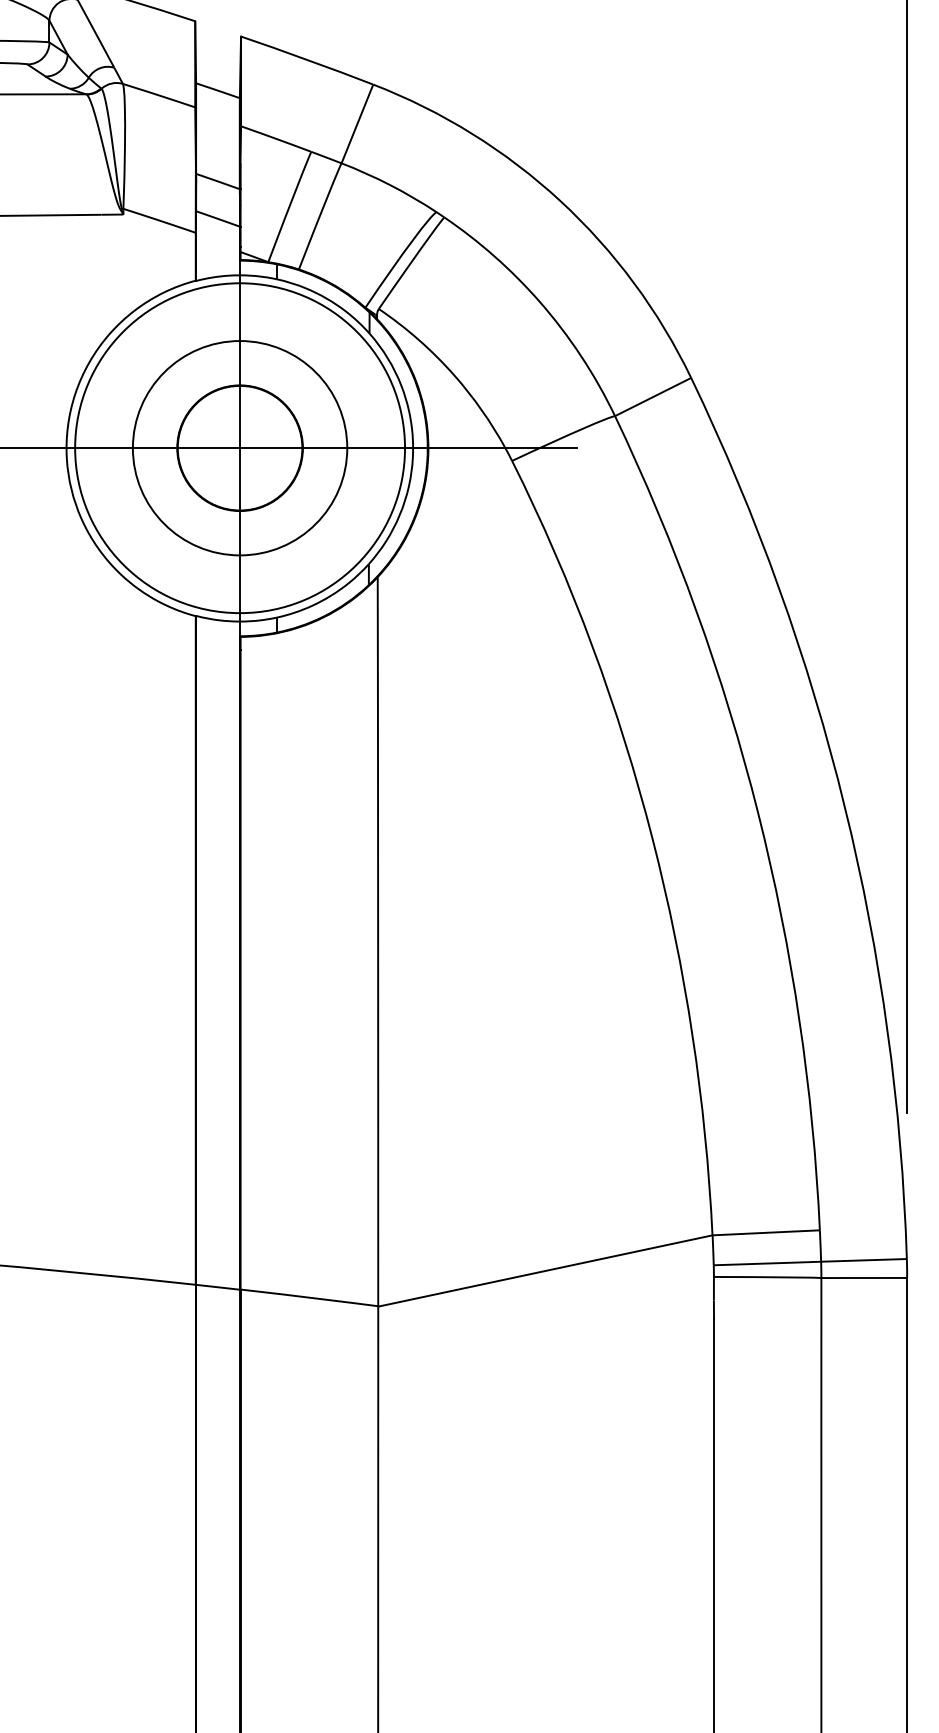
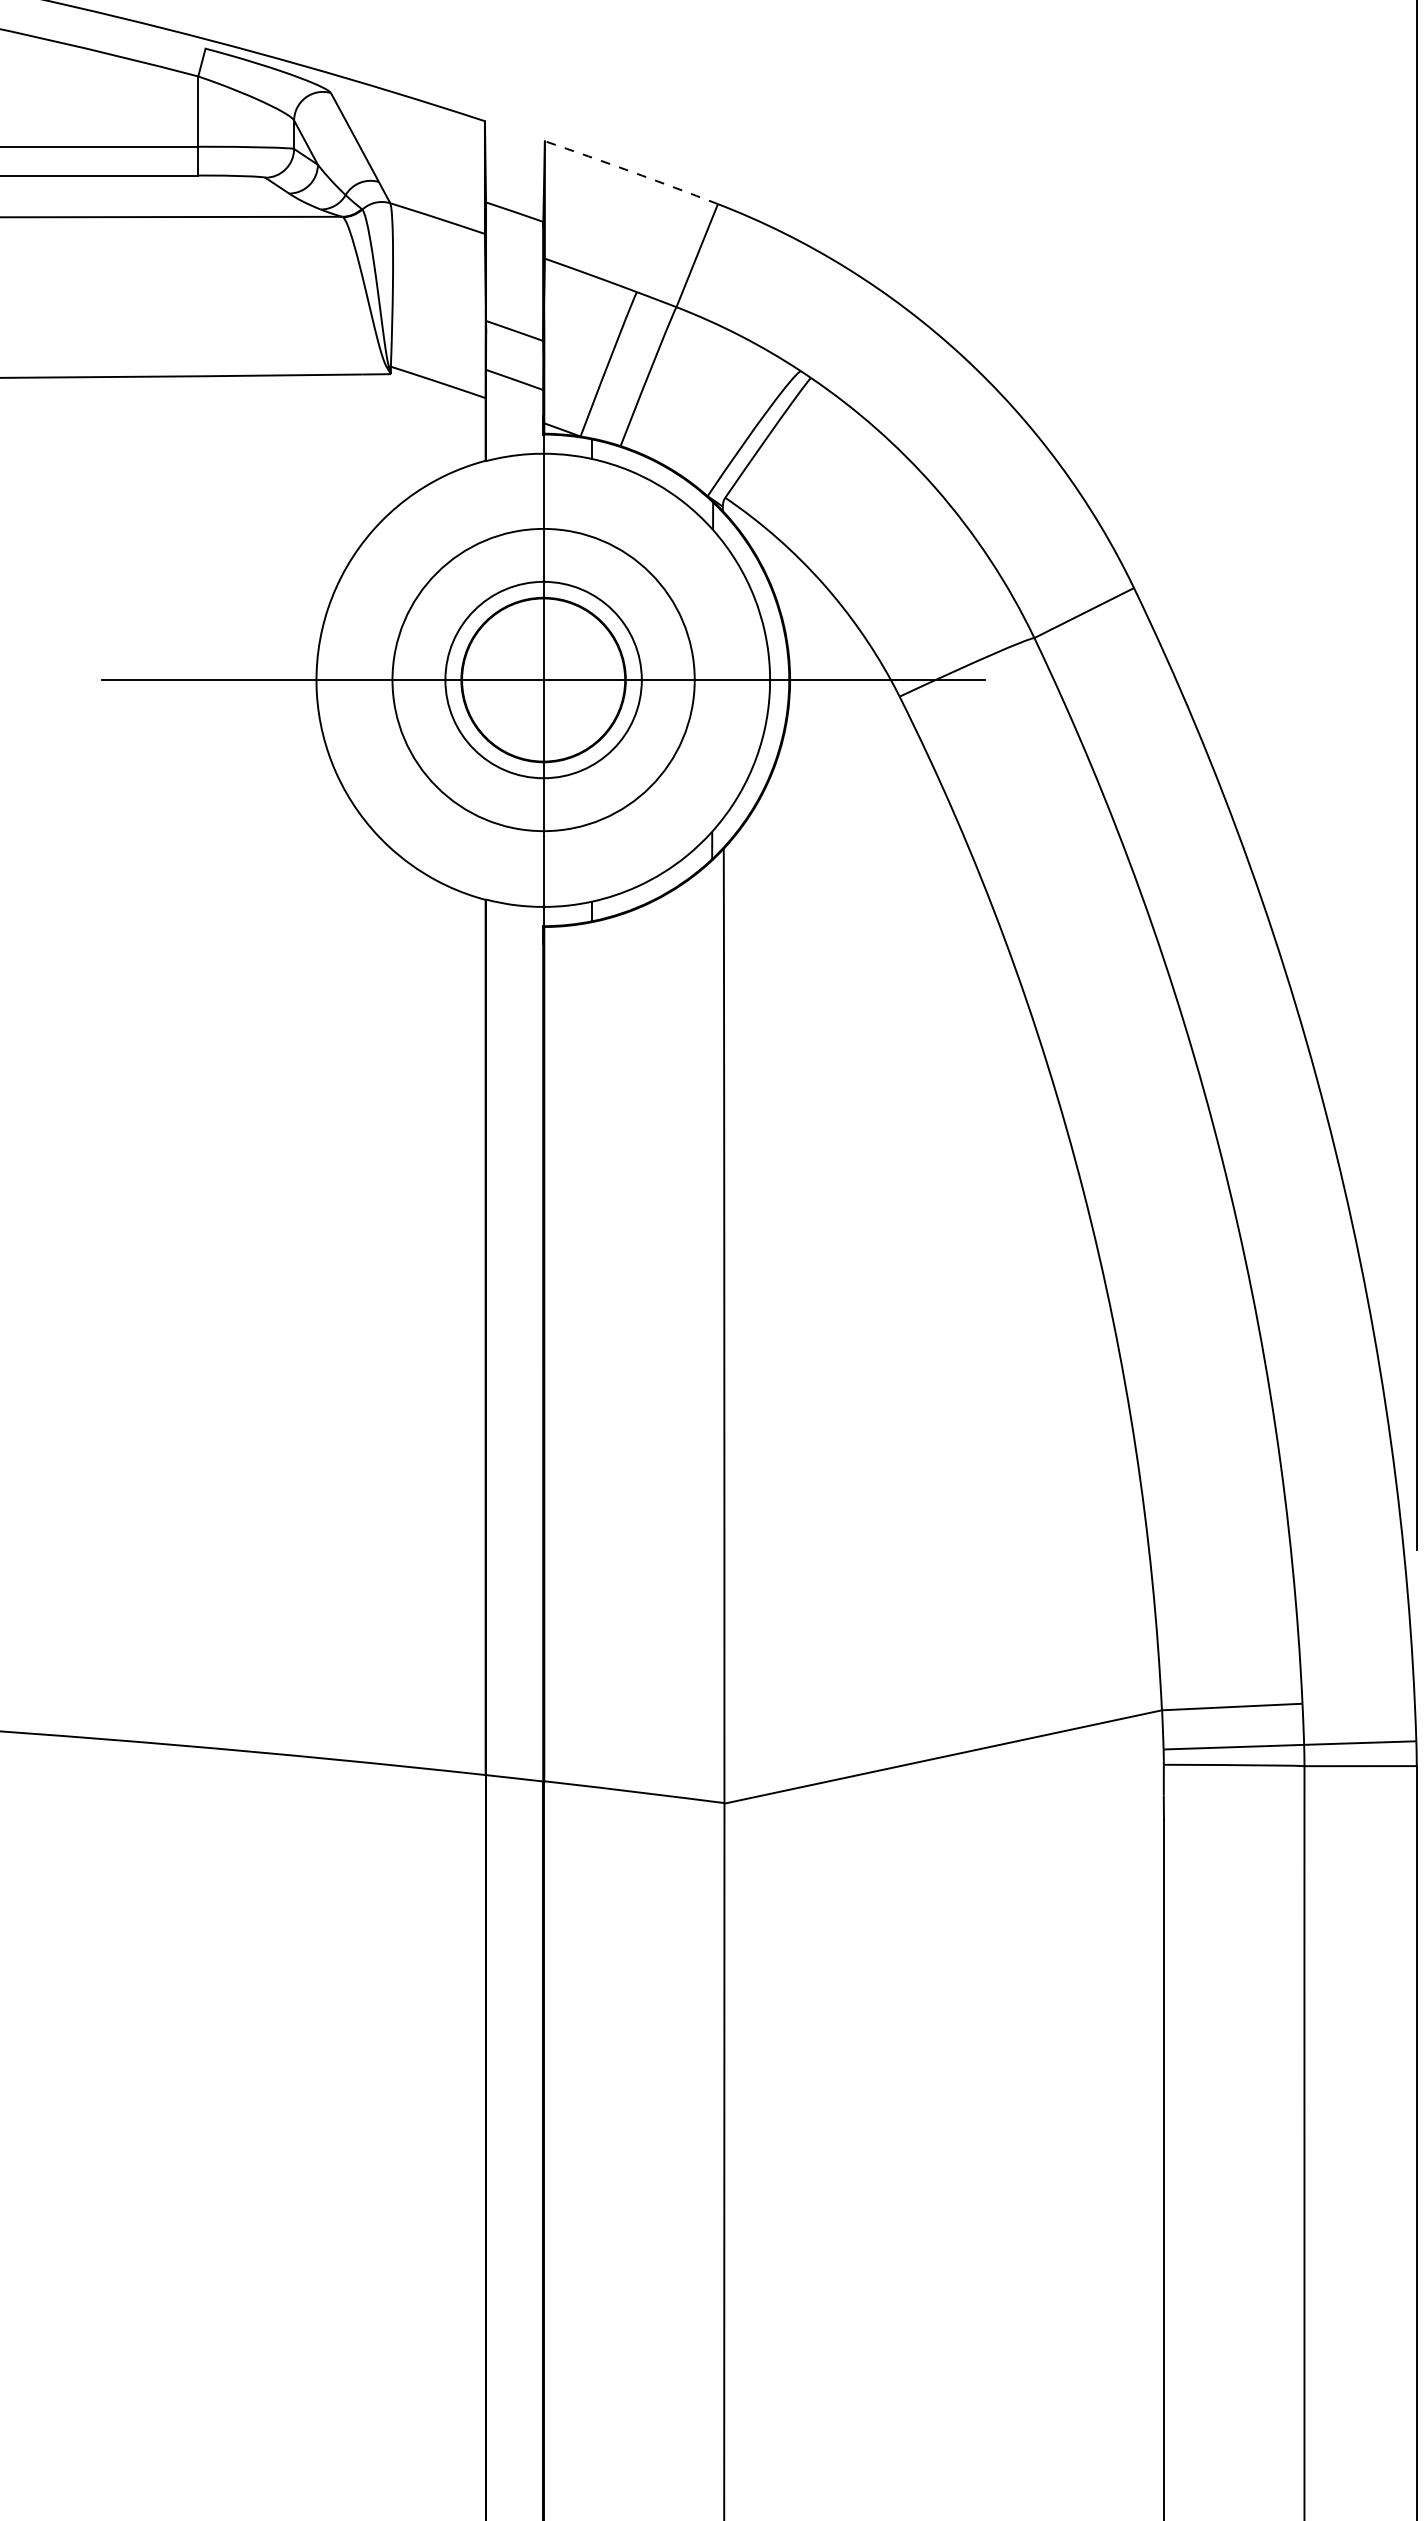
arc: (307, 59) -> (631, 171), solid -> dashed
circle: (239, 447) -> (543, 679), size x0.7
circle: (239, 447) -> (543, 679), size x0.7

